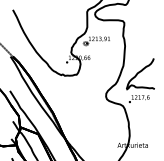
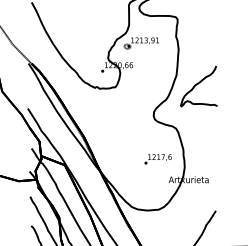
text: (138, 99) -> (157, 159), moved

